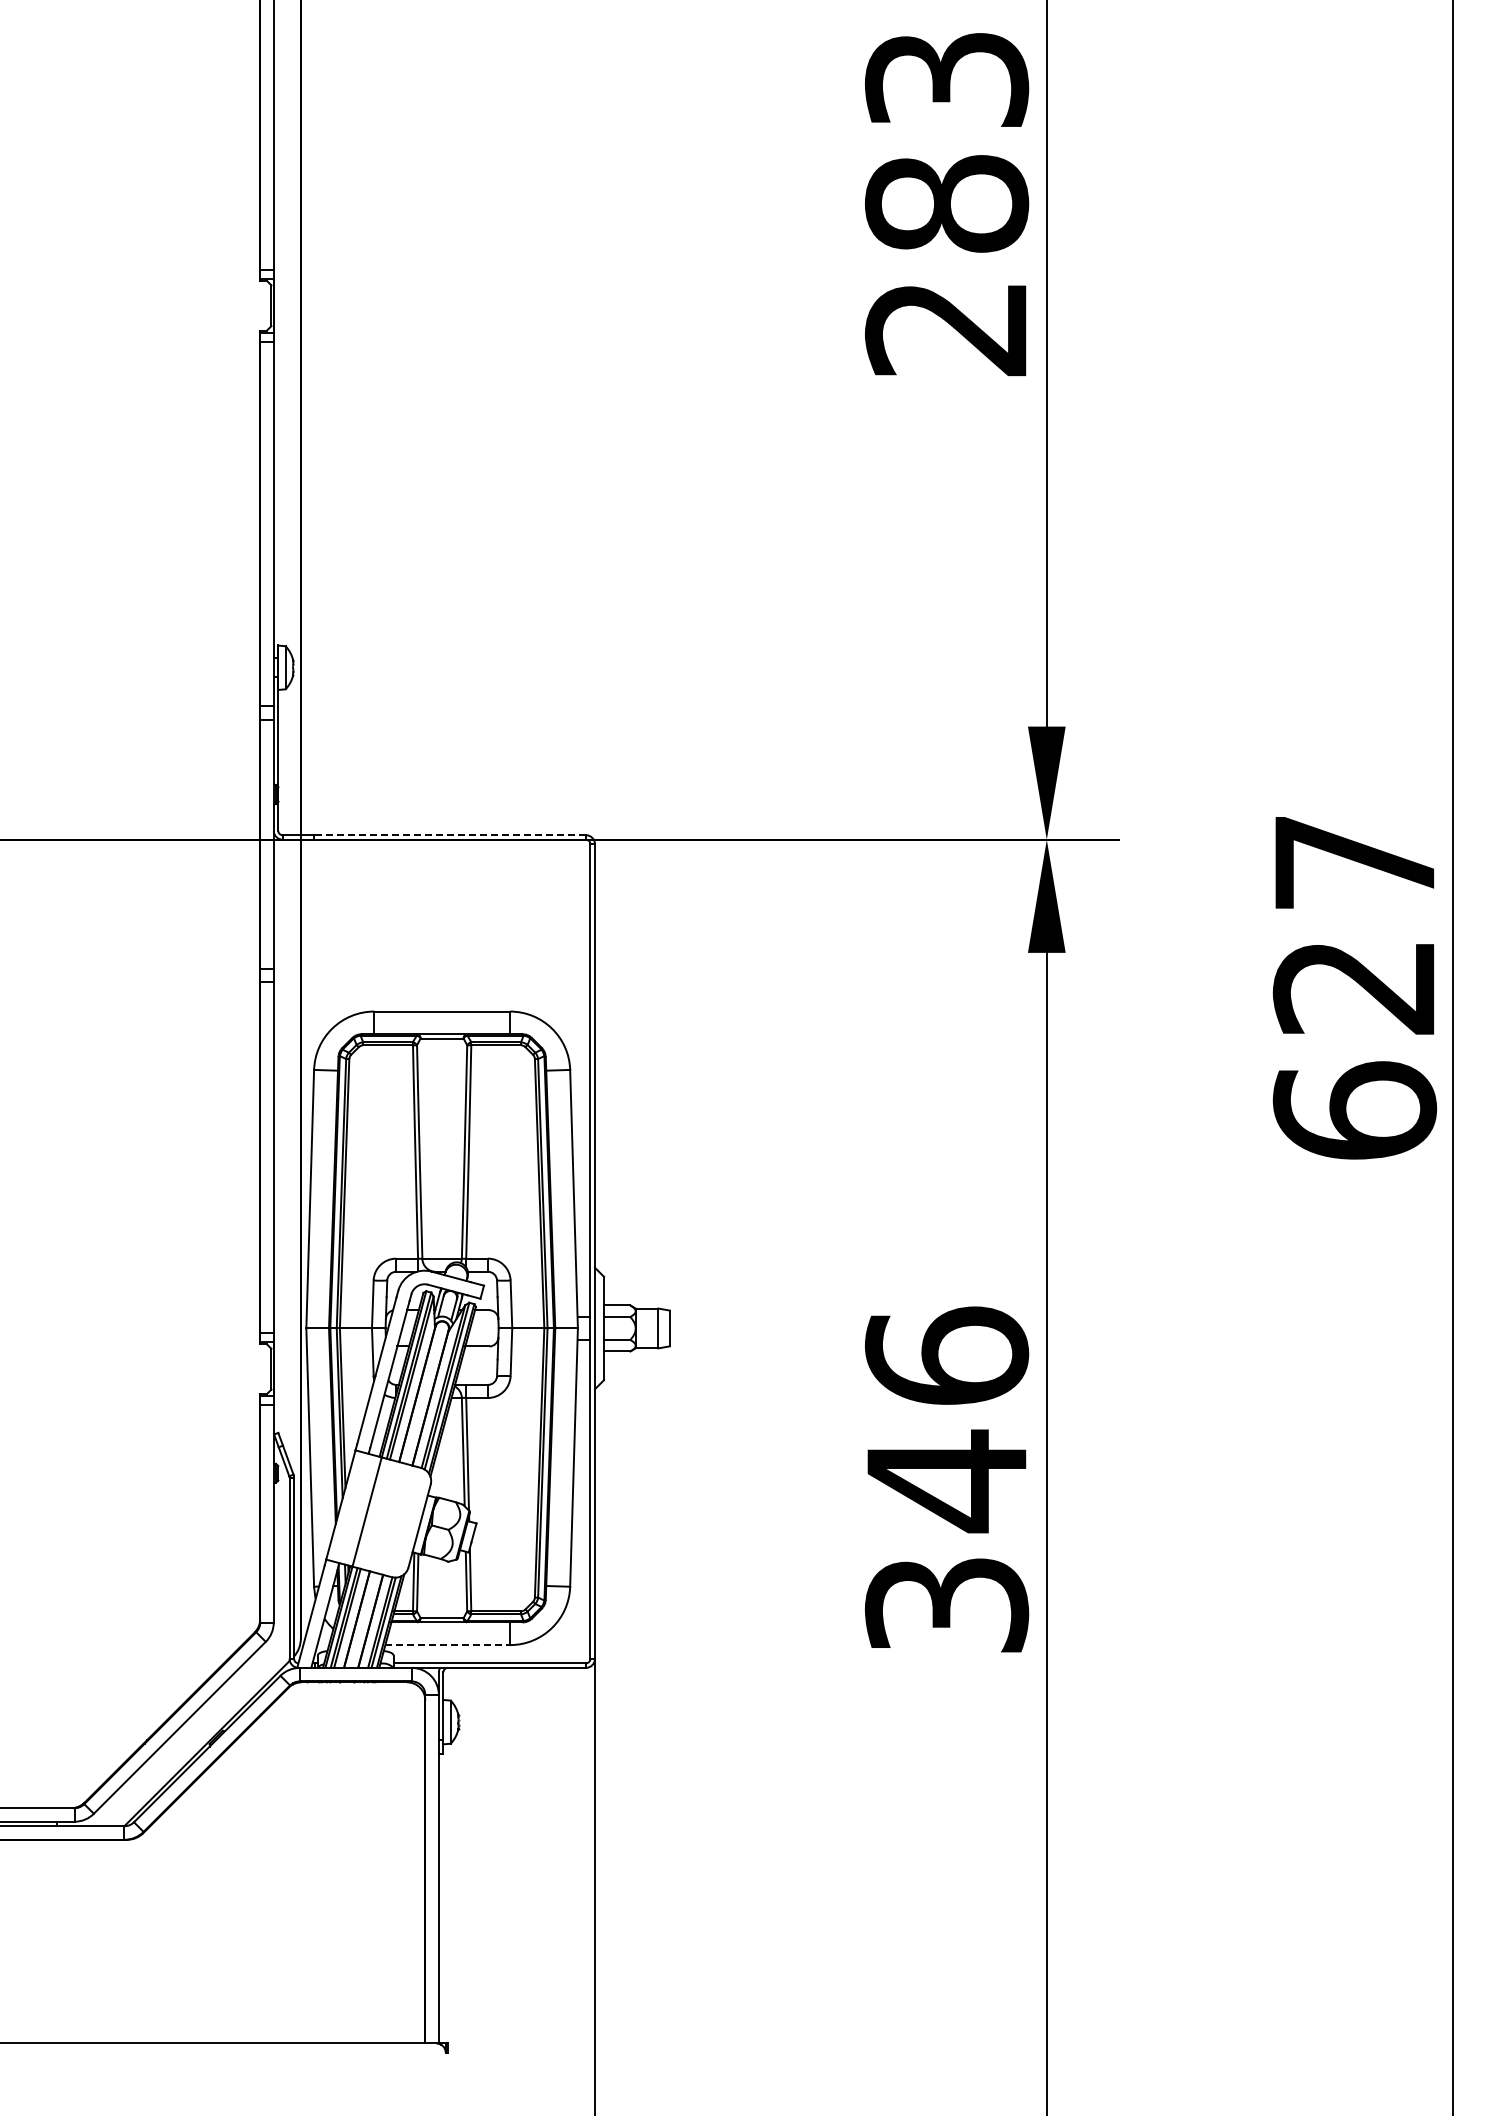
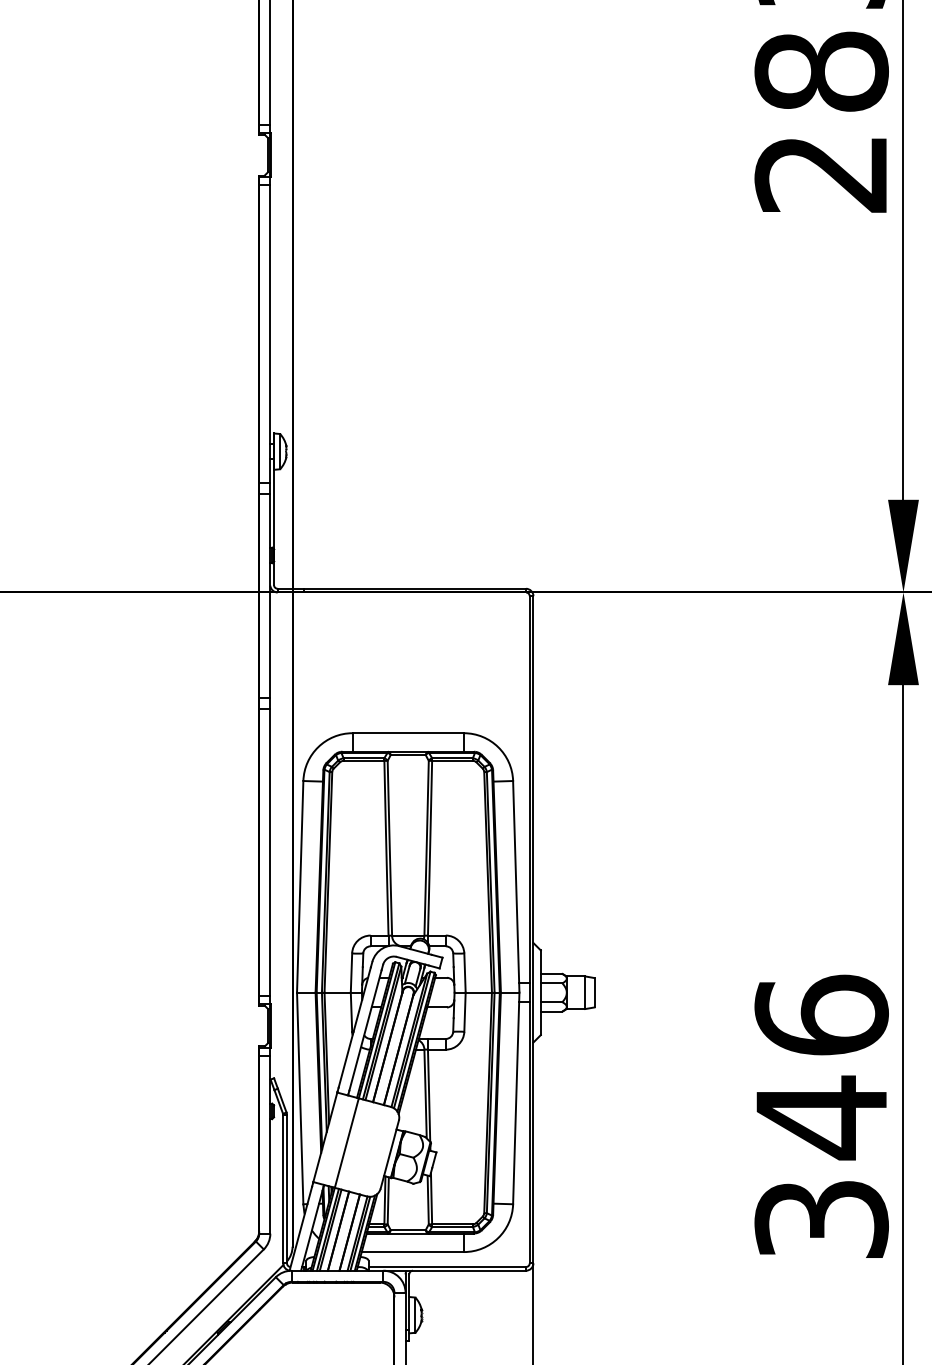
line: (450, 835) -> (415, 589), dashed -> solid
line: (448, 1645) -> (413, 1252), dashed -> solid

